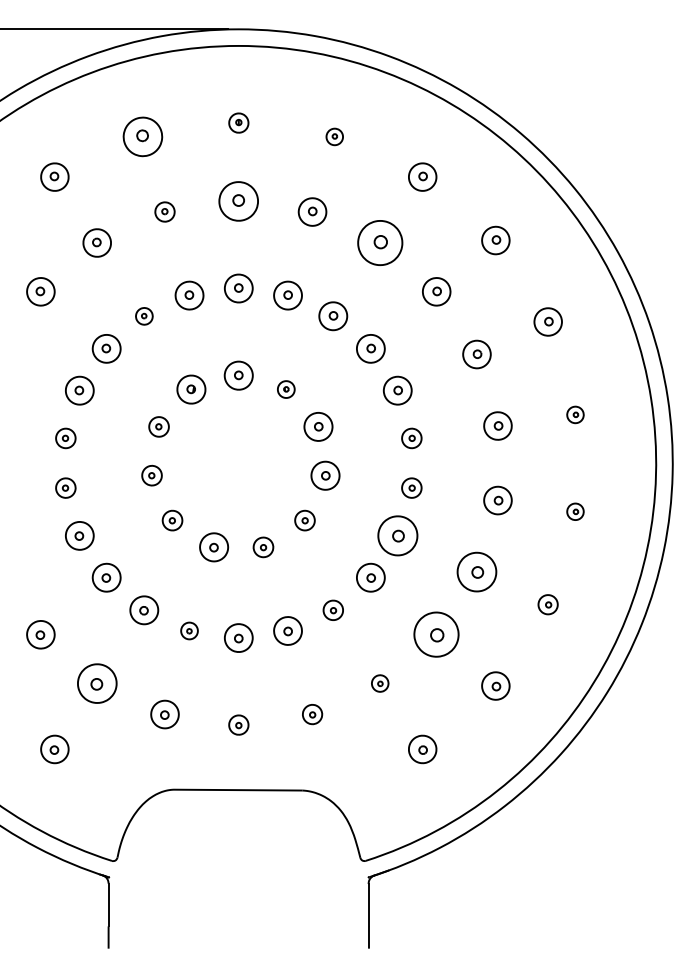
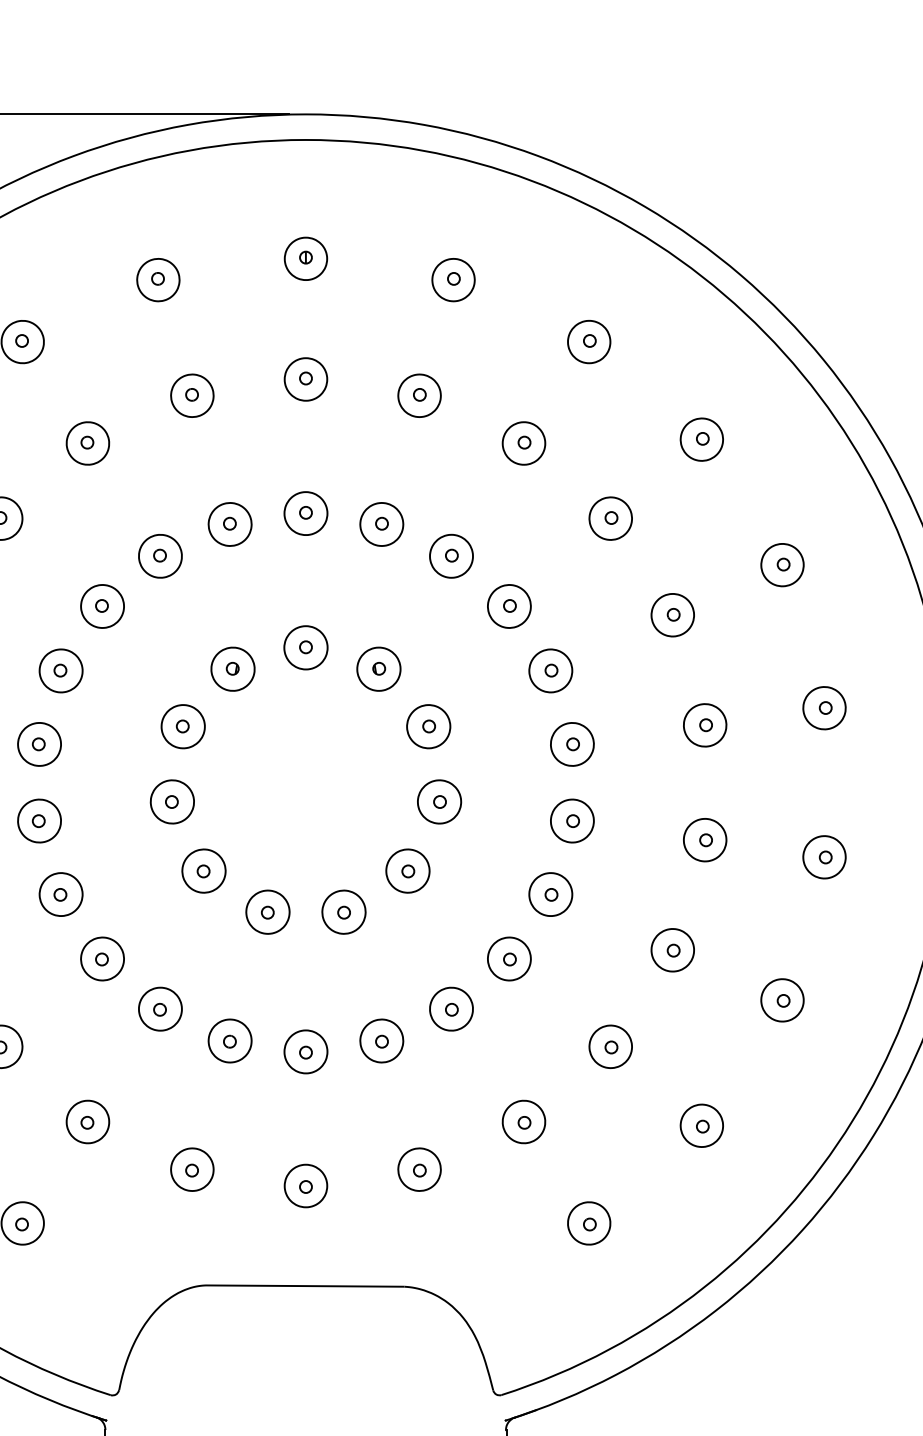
part: (238, 122) -> (305, 257), size x1.43
part: (142, 136) -> (157, 279), size x0.71
part: (334, 136) -> (453, 279), size x1.67
part: (238, 201) -> (305, 379), size x0.71
part: (164, 211) -> (191, 394), size x1.43
part: (380, 242) -> (524, 442), size x0.62
part: (144, 316) -> (160, 556), size x1.67
part: (286, 389) -> (379, 669), size x1.67
part: (575, 414) -> (824, 707), size x1.67
part: (158, 426) -> (182, 726), size x1.43
part: (65, 438) -> (39, 744), size x1.43
part: (411, 438) -> (571, 744), size x1.43
part: (151, 475) -> (171, 801), size x1.43
part: (65, 487) -> (39, 820), size x1.43
part: (411, 487) -> (571, 820), size x1.43
part: (575, 511) -> (824, 856), size x1.67
part: (172, 520) -> (203, 870), size x1.43
part: (304, 520) -> (407, 870), size x1.43
part: (397, 535) -> (550, 893), size x0.71
part: (263, 547) -> (344, 912), size x1.43
part: (476, 571) -> (672, 949), size x0.71
part: (547, 604) -> (781, 1000), size x1.43
part: (333, 610) -> (451, 1009), size x1.43
part: (189, 630) -> (230, 1040), size x1.67
part: (436, 634) -> (610, 1046), size x0.62
part: (96, 683) -> (86, 1121), size x0.71
part: (379, 683) -> (522, 1121), size x1.67
part: (312, 714) -> (419, 1169), size x1.43
part: (238, 724) -> (305, 1185), size x1.43

